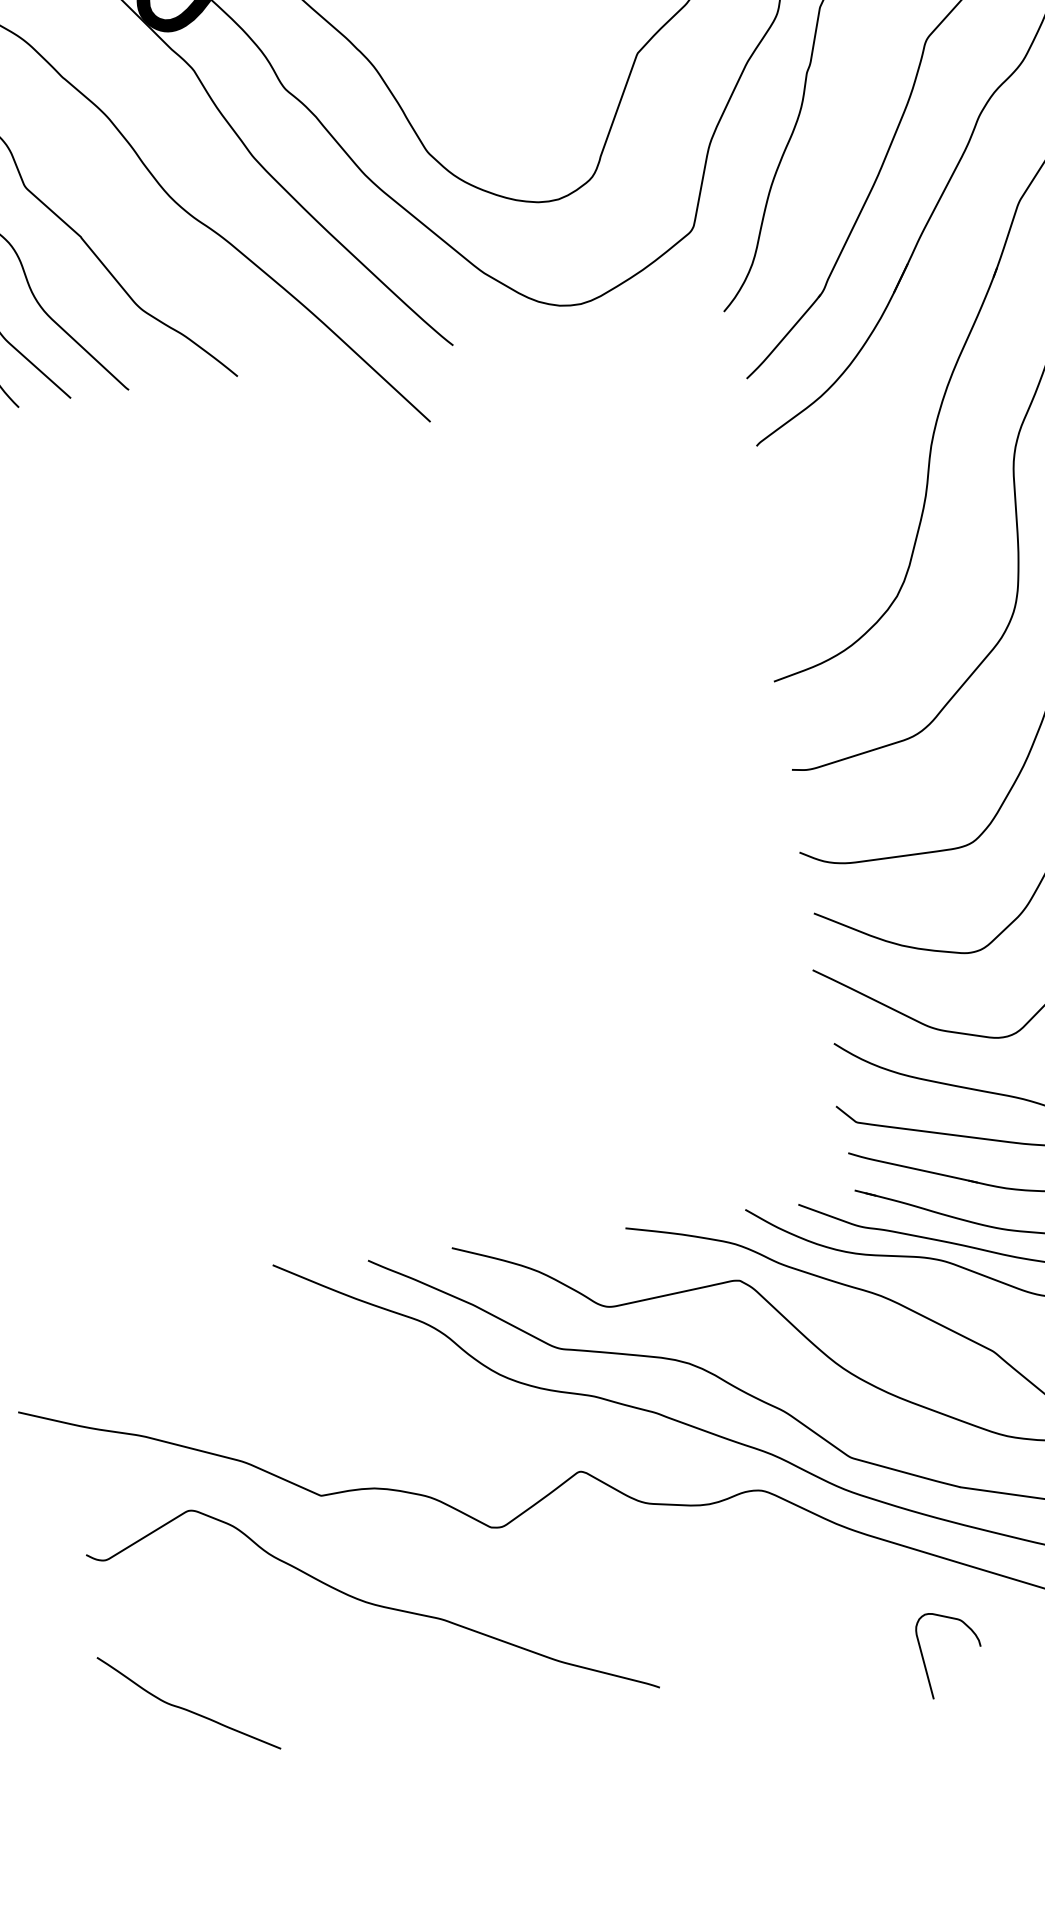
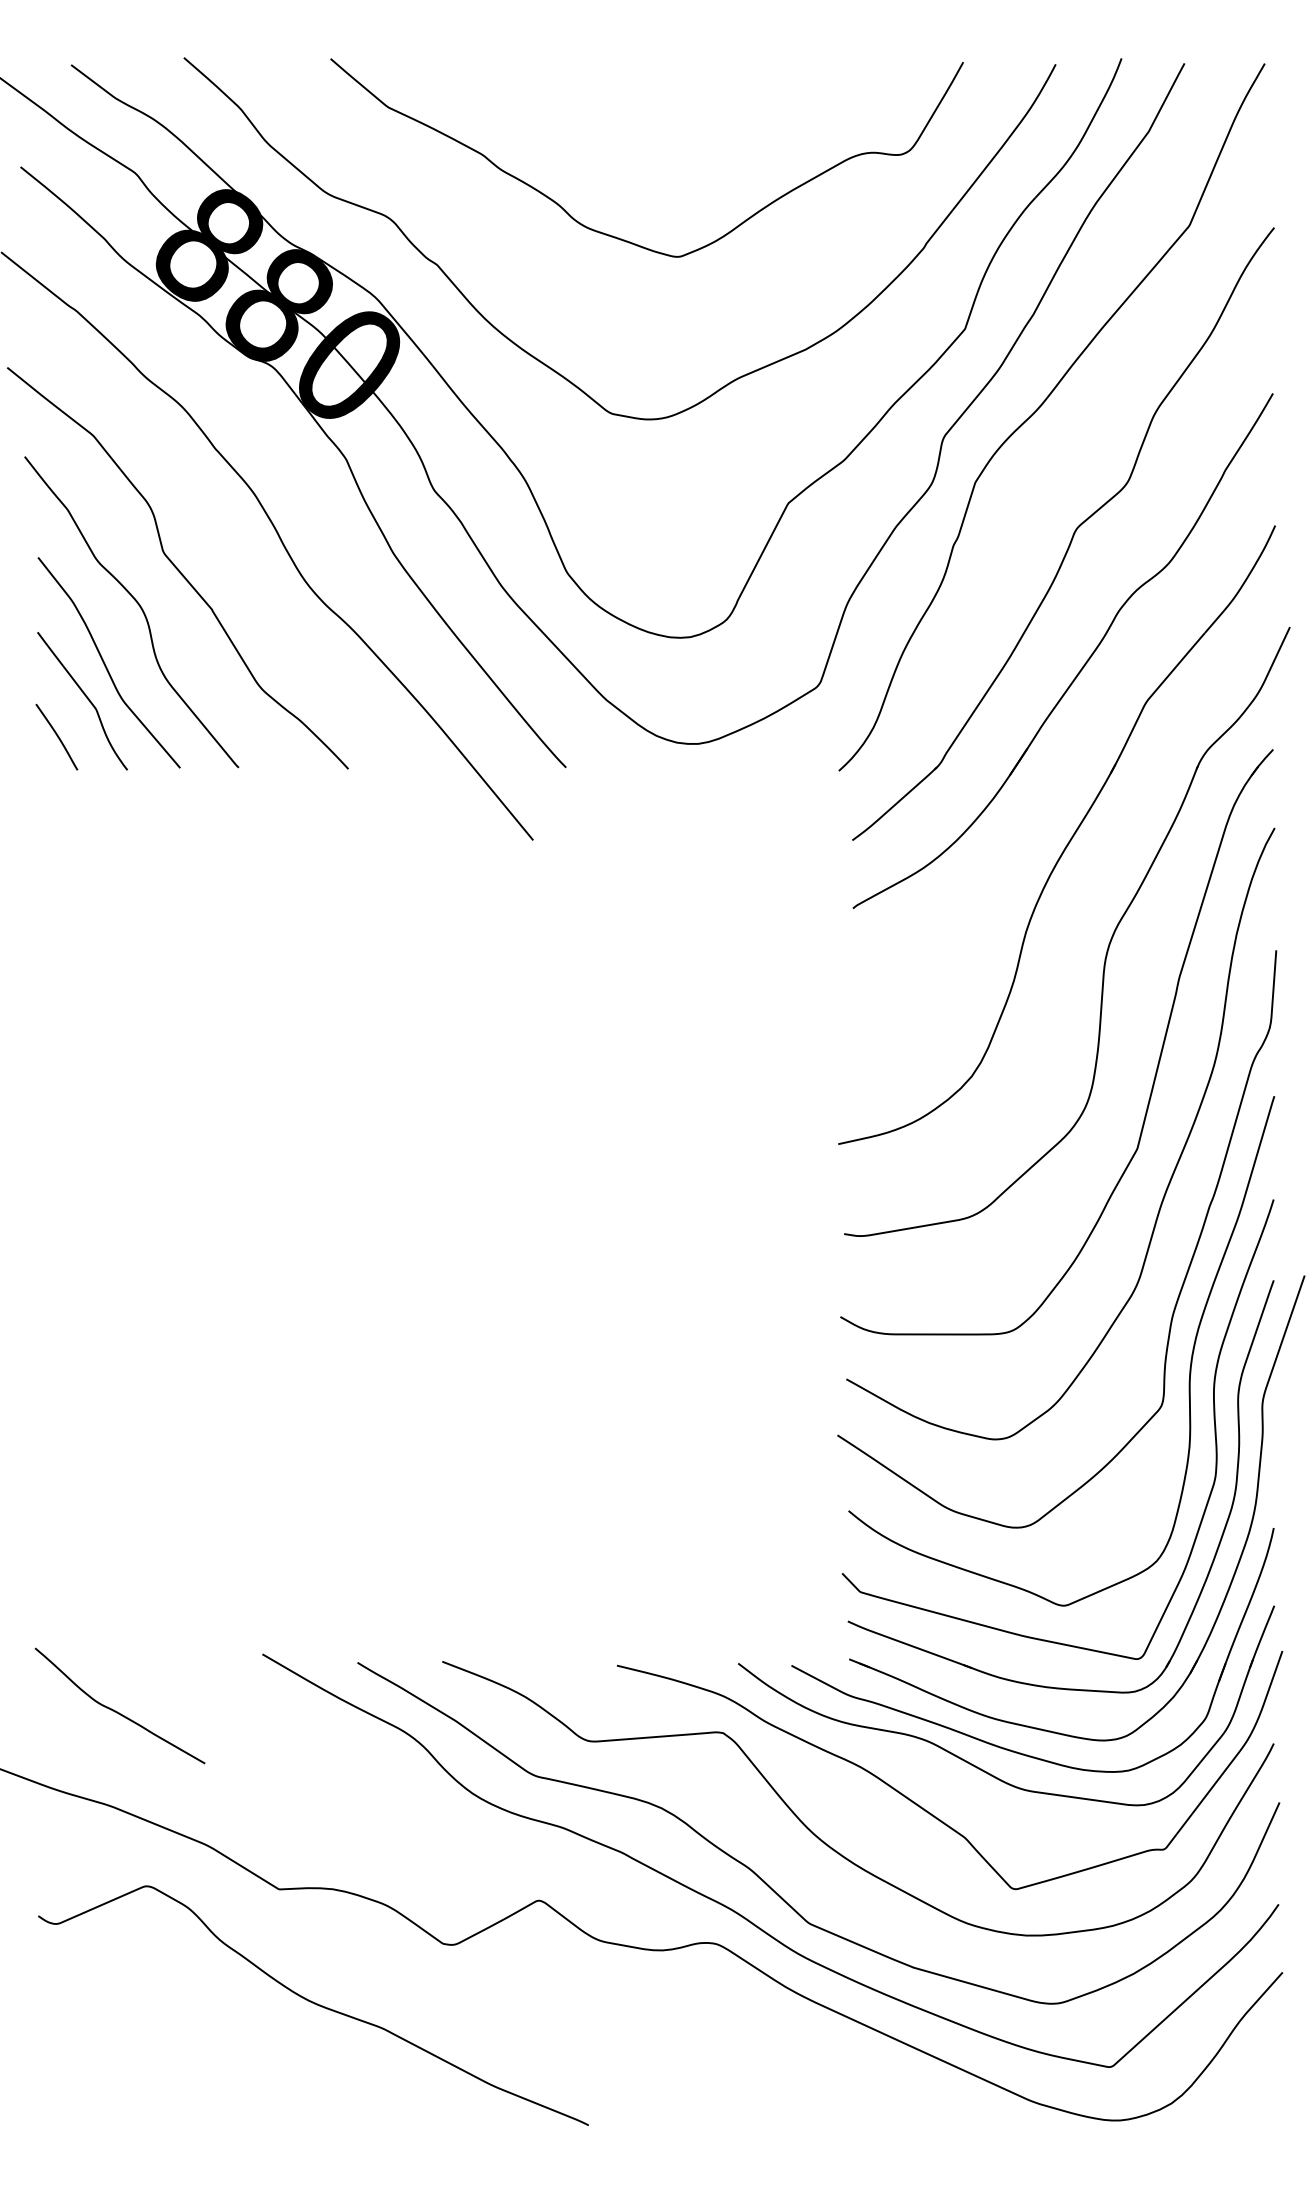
curve: (924, 1657) -> (854, 2131), removed
curve: (187, 1709) -> (117, 1711), moved

